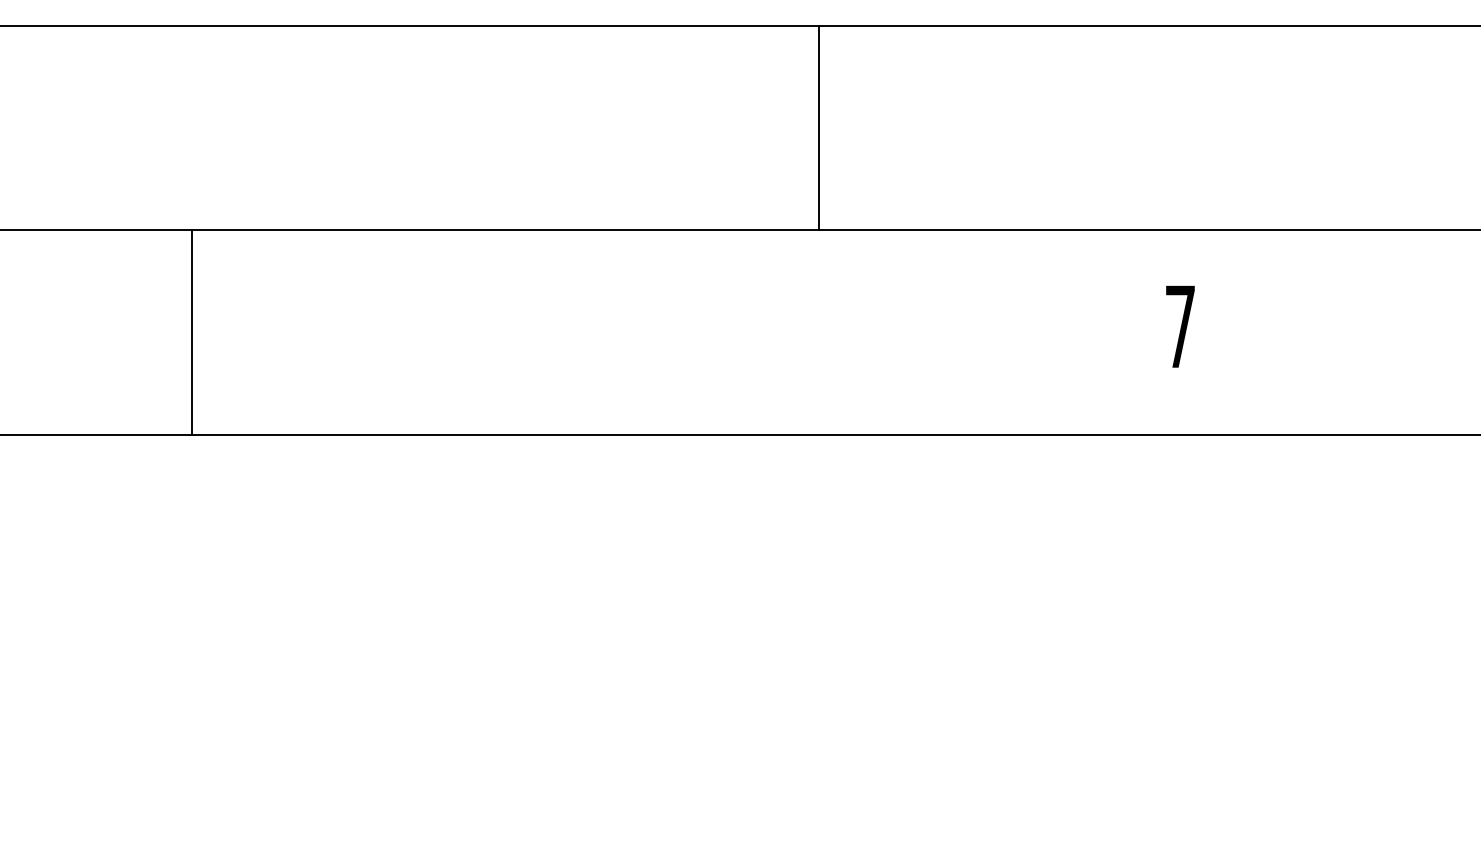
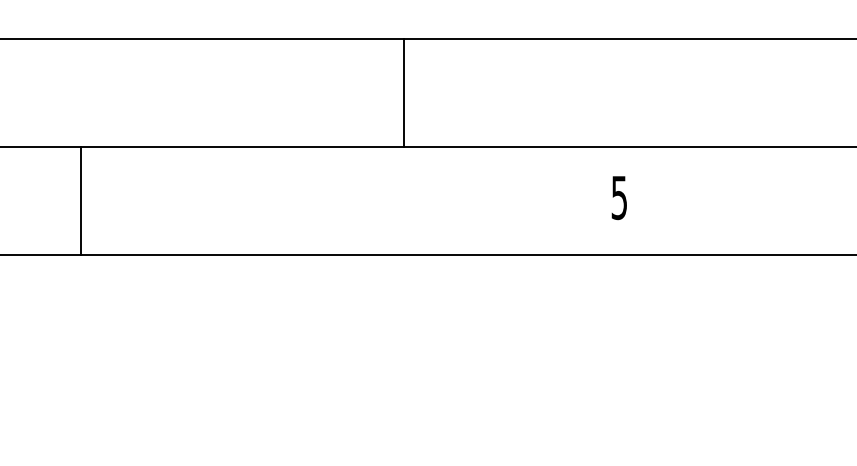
line: (819, 128) -> (403, 93), moved
text: (1178, 328) -> (618, 198), 7 -> 5
line: (193, 331) -> (81, 200), moved

